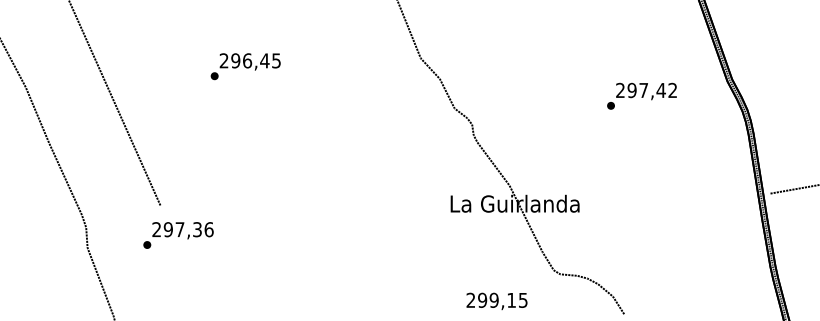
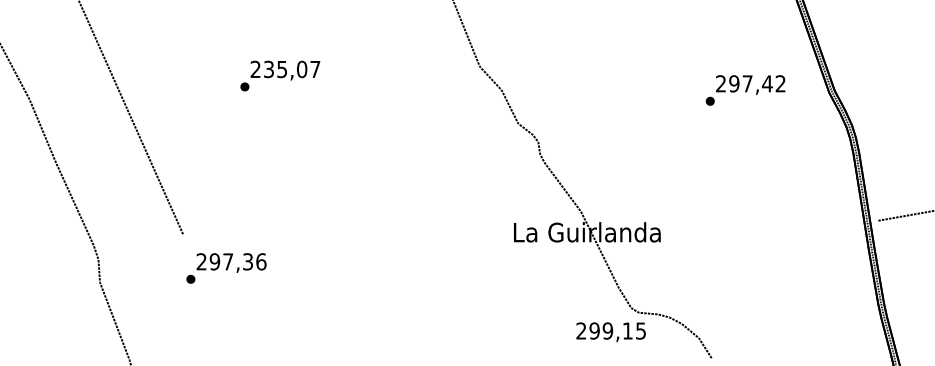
text: (255, 60) -> (291, 69), 296,45 -> 235,07
text: (641, 95) -> (745, 89), moved
text: (178, 235) -> (226, 268), moved
text: (496, 300) -> (610, 331), moved

